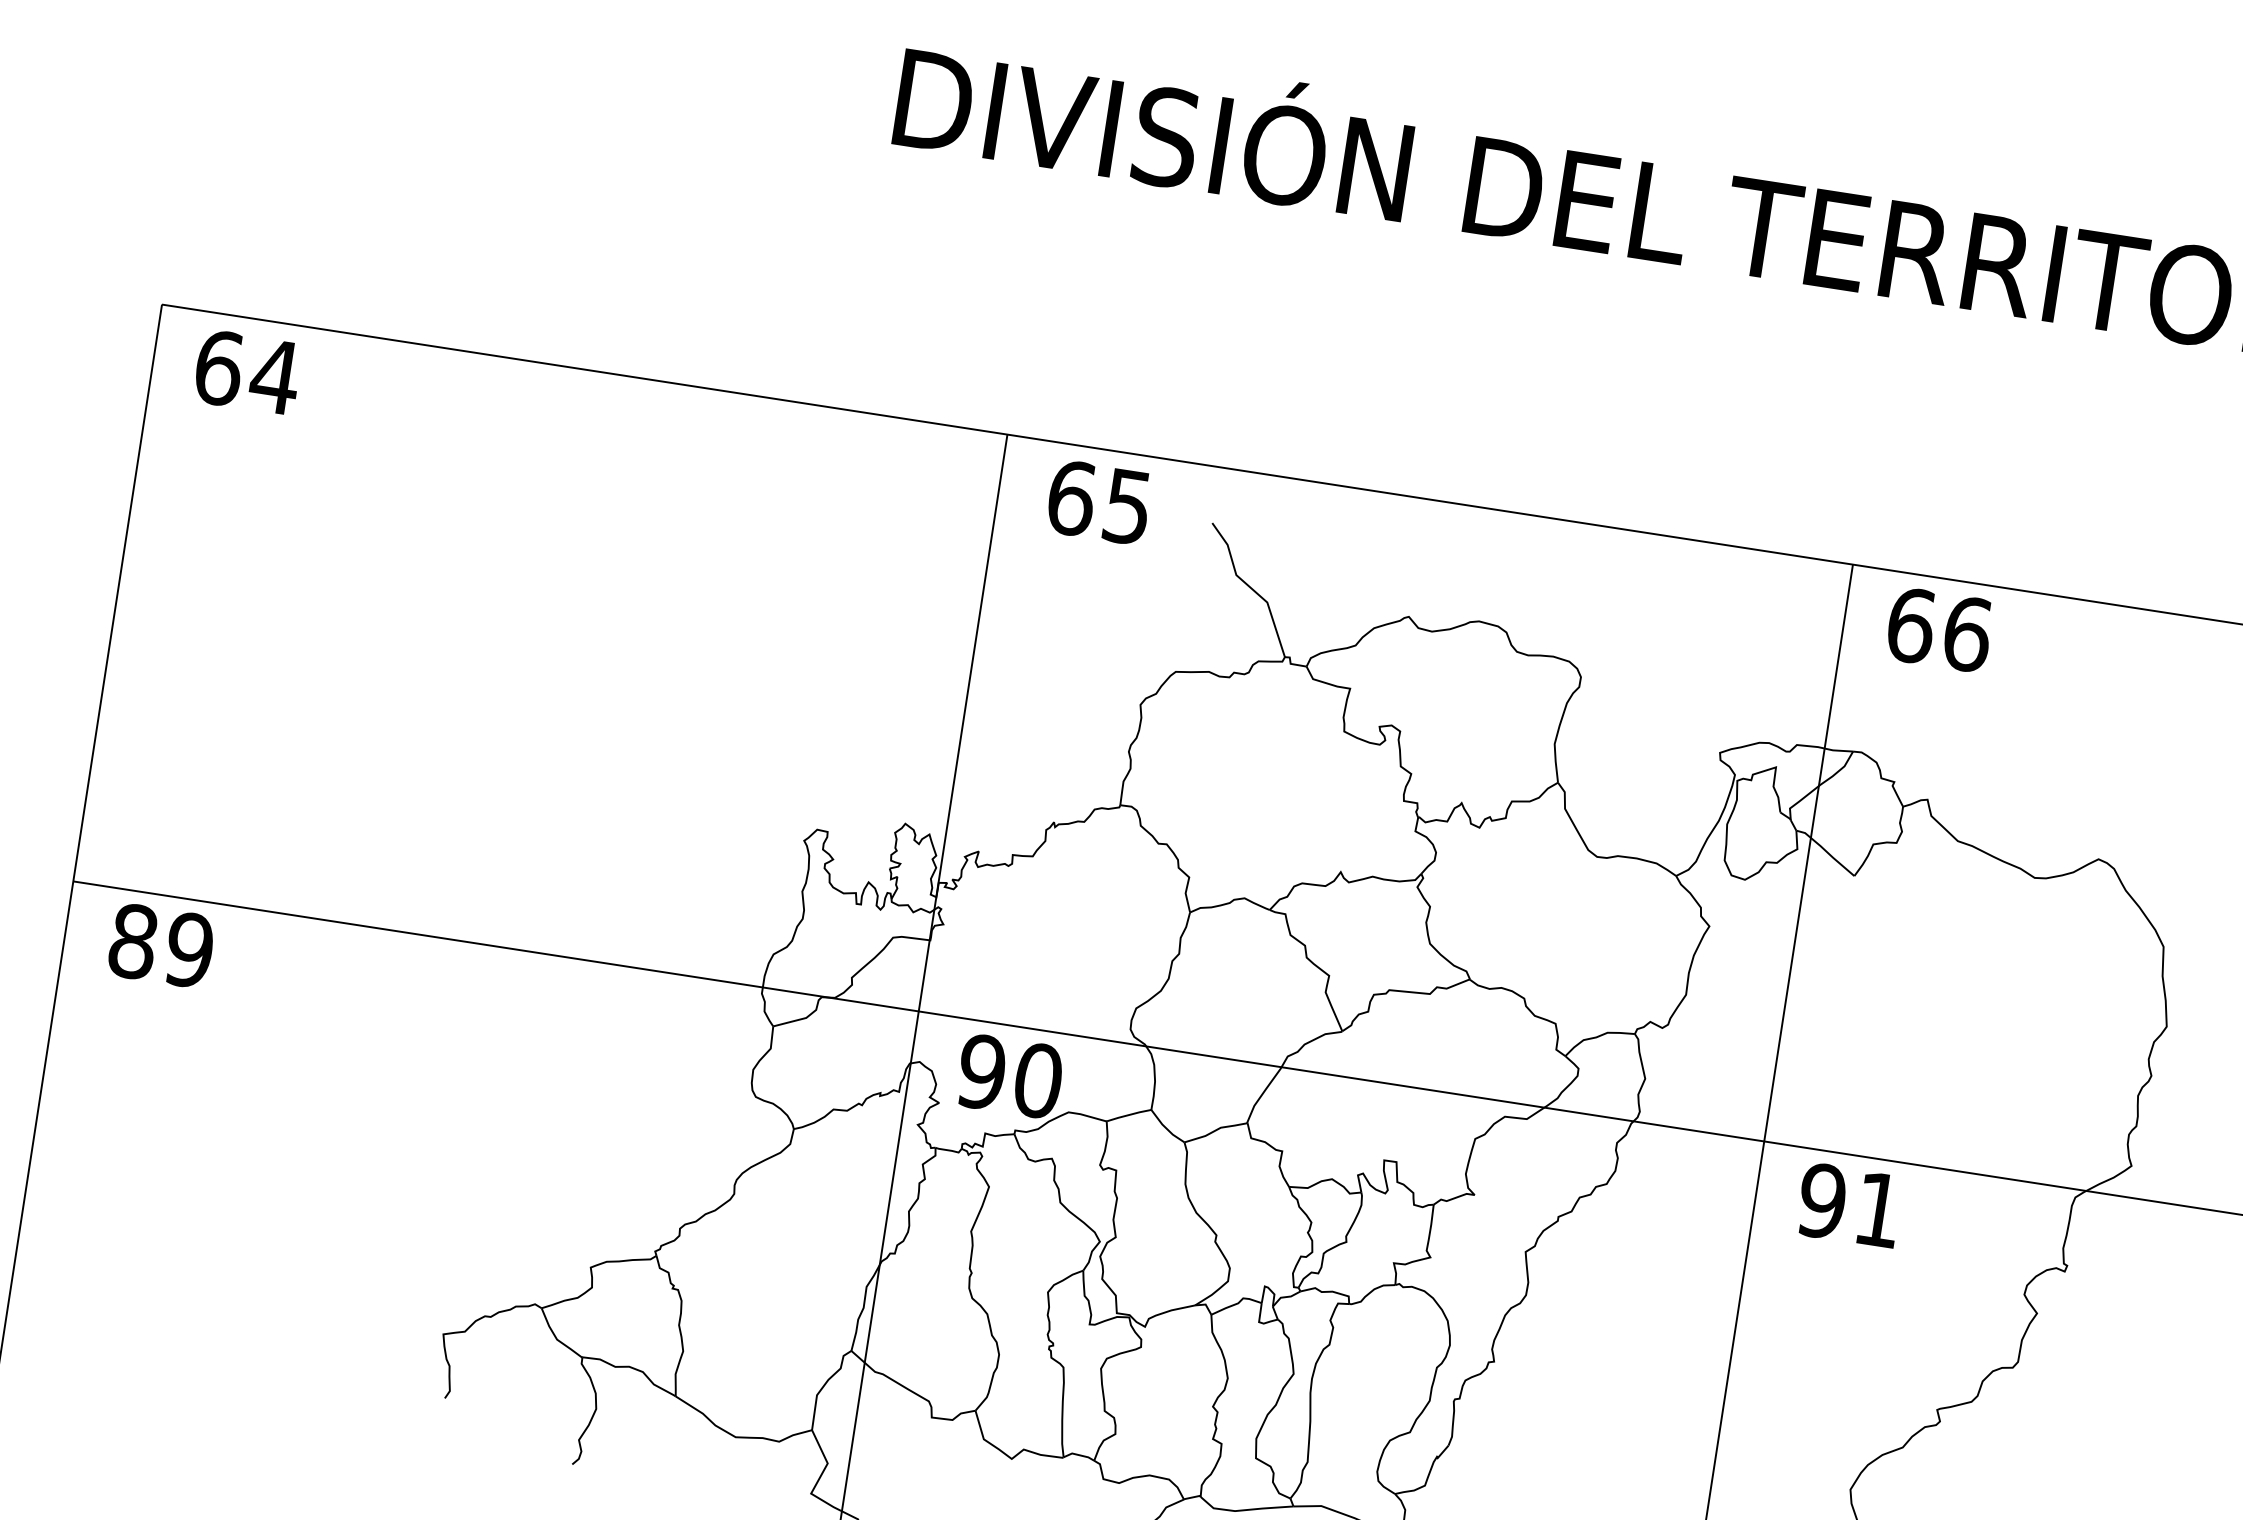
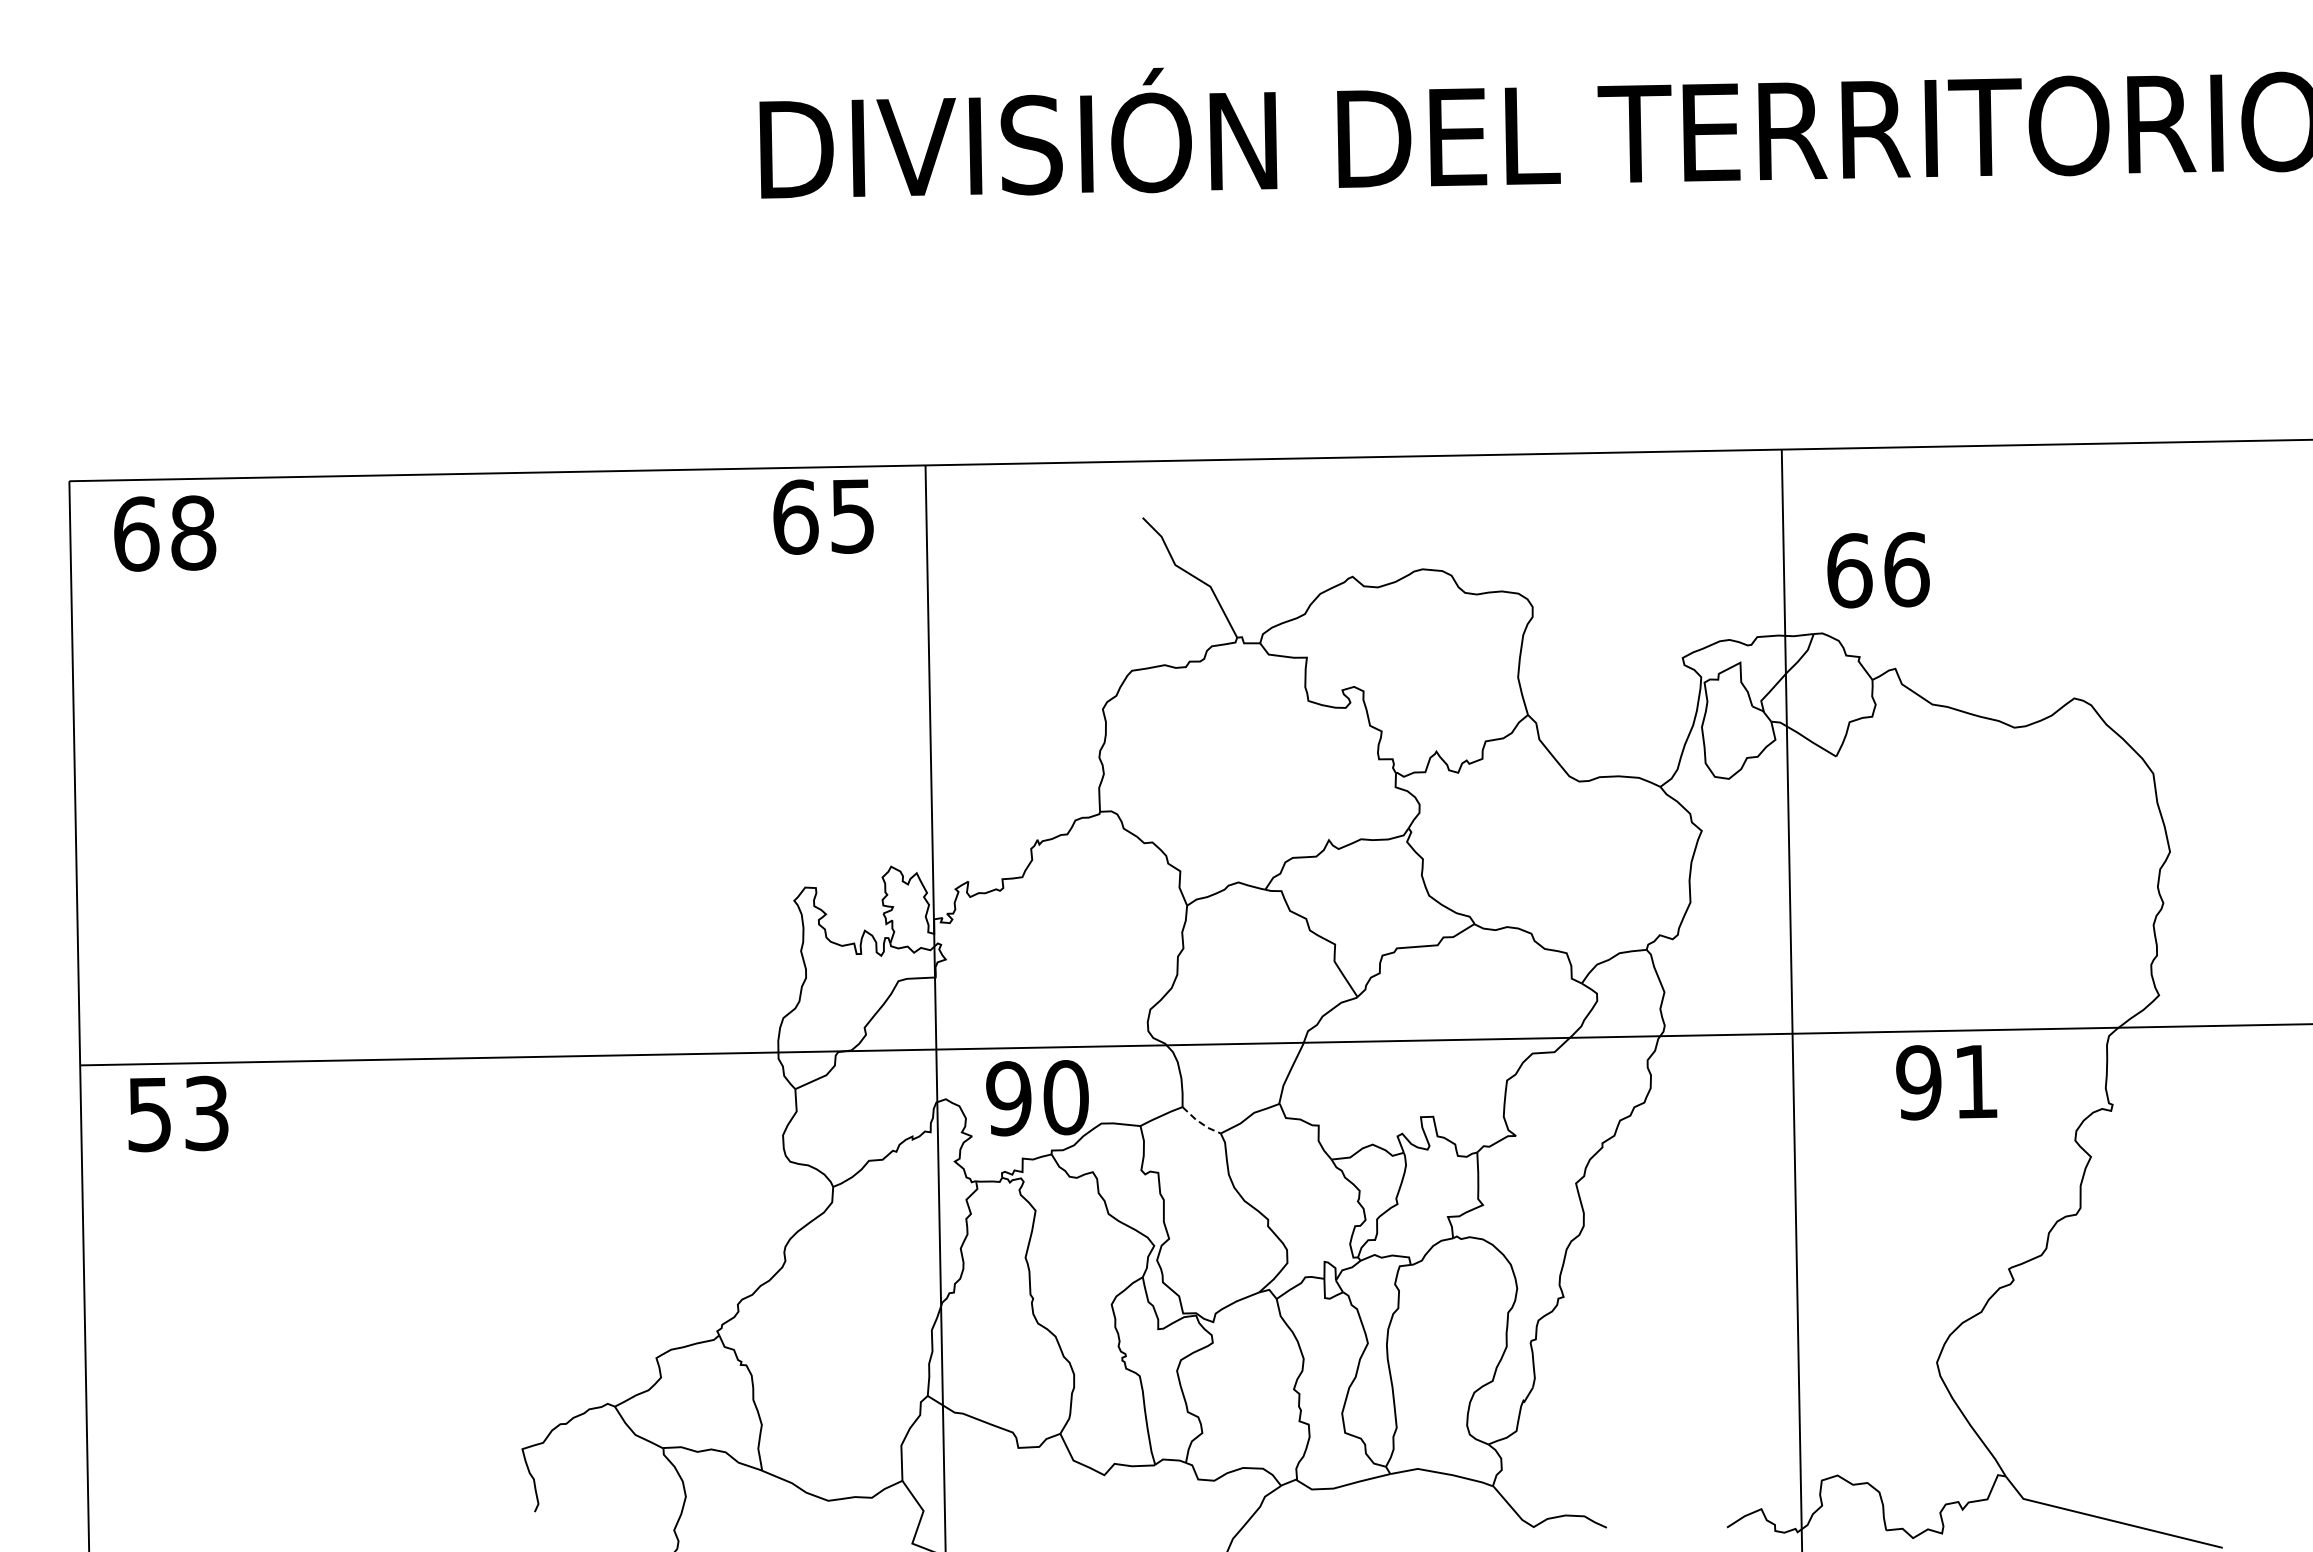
text: (275, 376) -> (193, 532), 64 -> 68
text: (1099, 502) -> (823, 516), moved
text: (1939, 630) -> (1878, 570), moved
text: (161, 946) -> (178, 1114), 89 -> 53
line: (1165, 1127) -> (1199, 1122), solid -> dashed
text: (1849, 1205) -> (1946, 1082), moved

